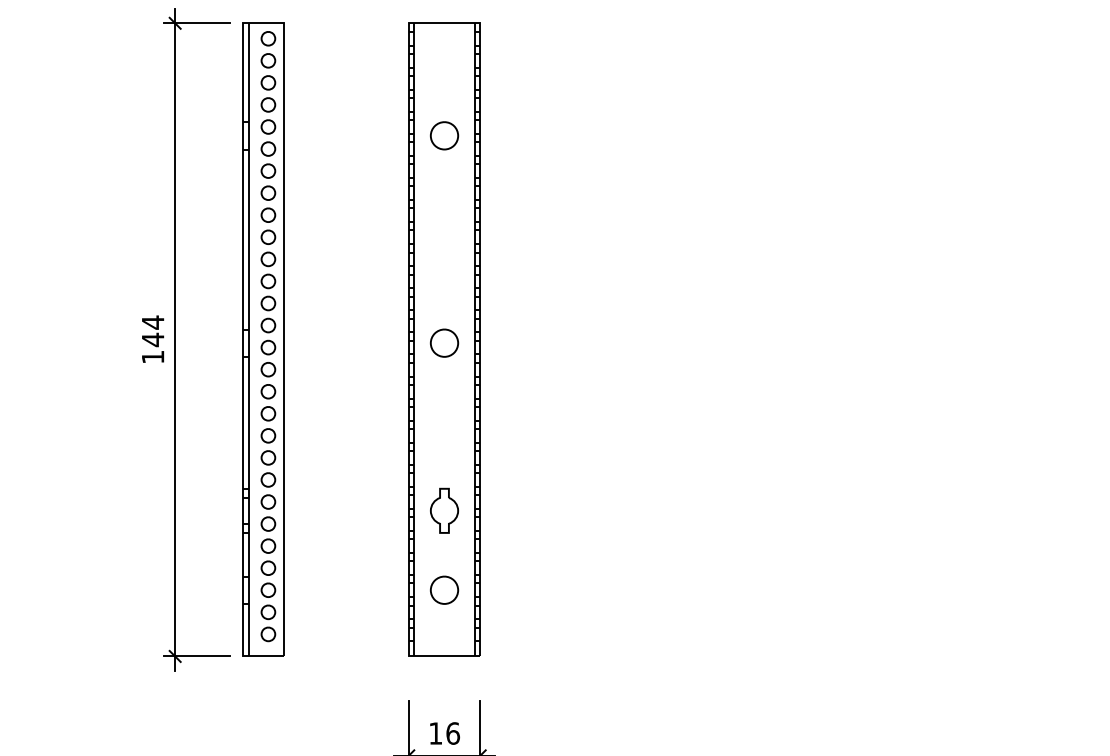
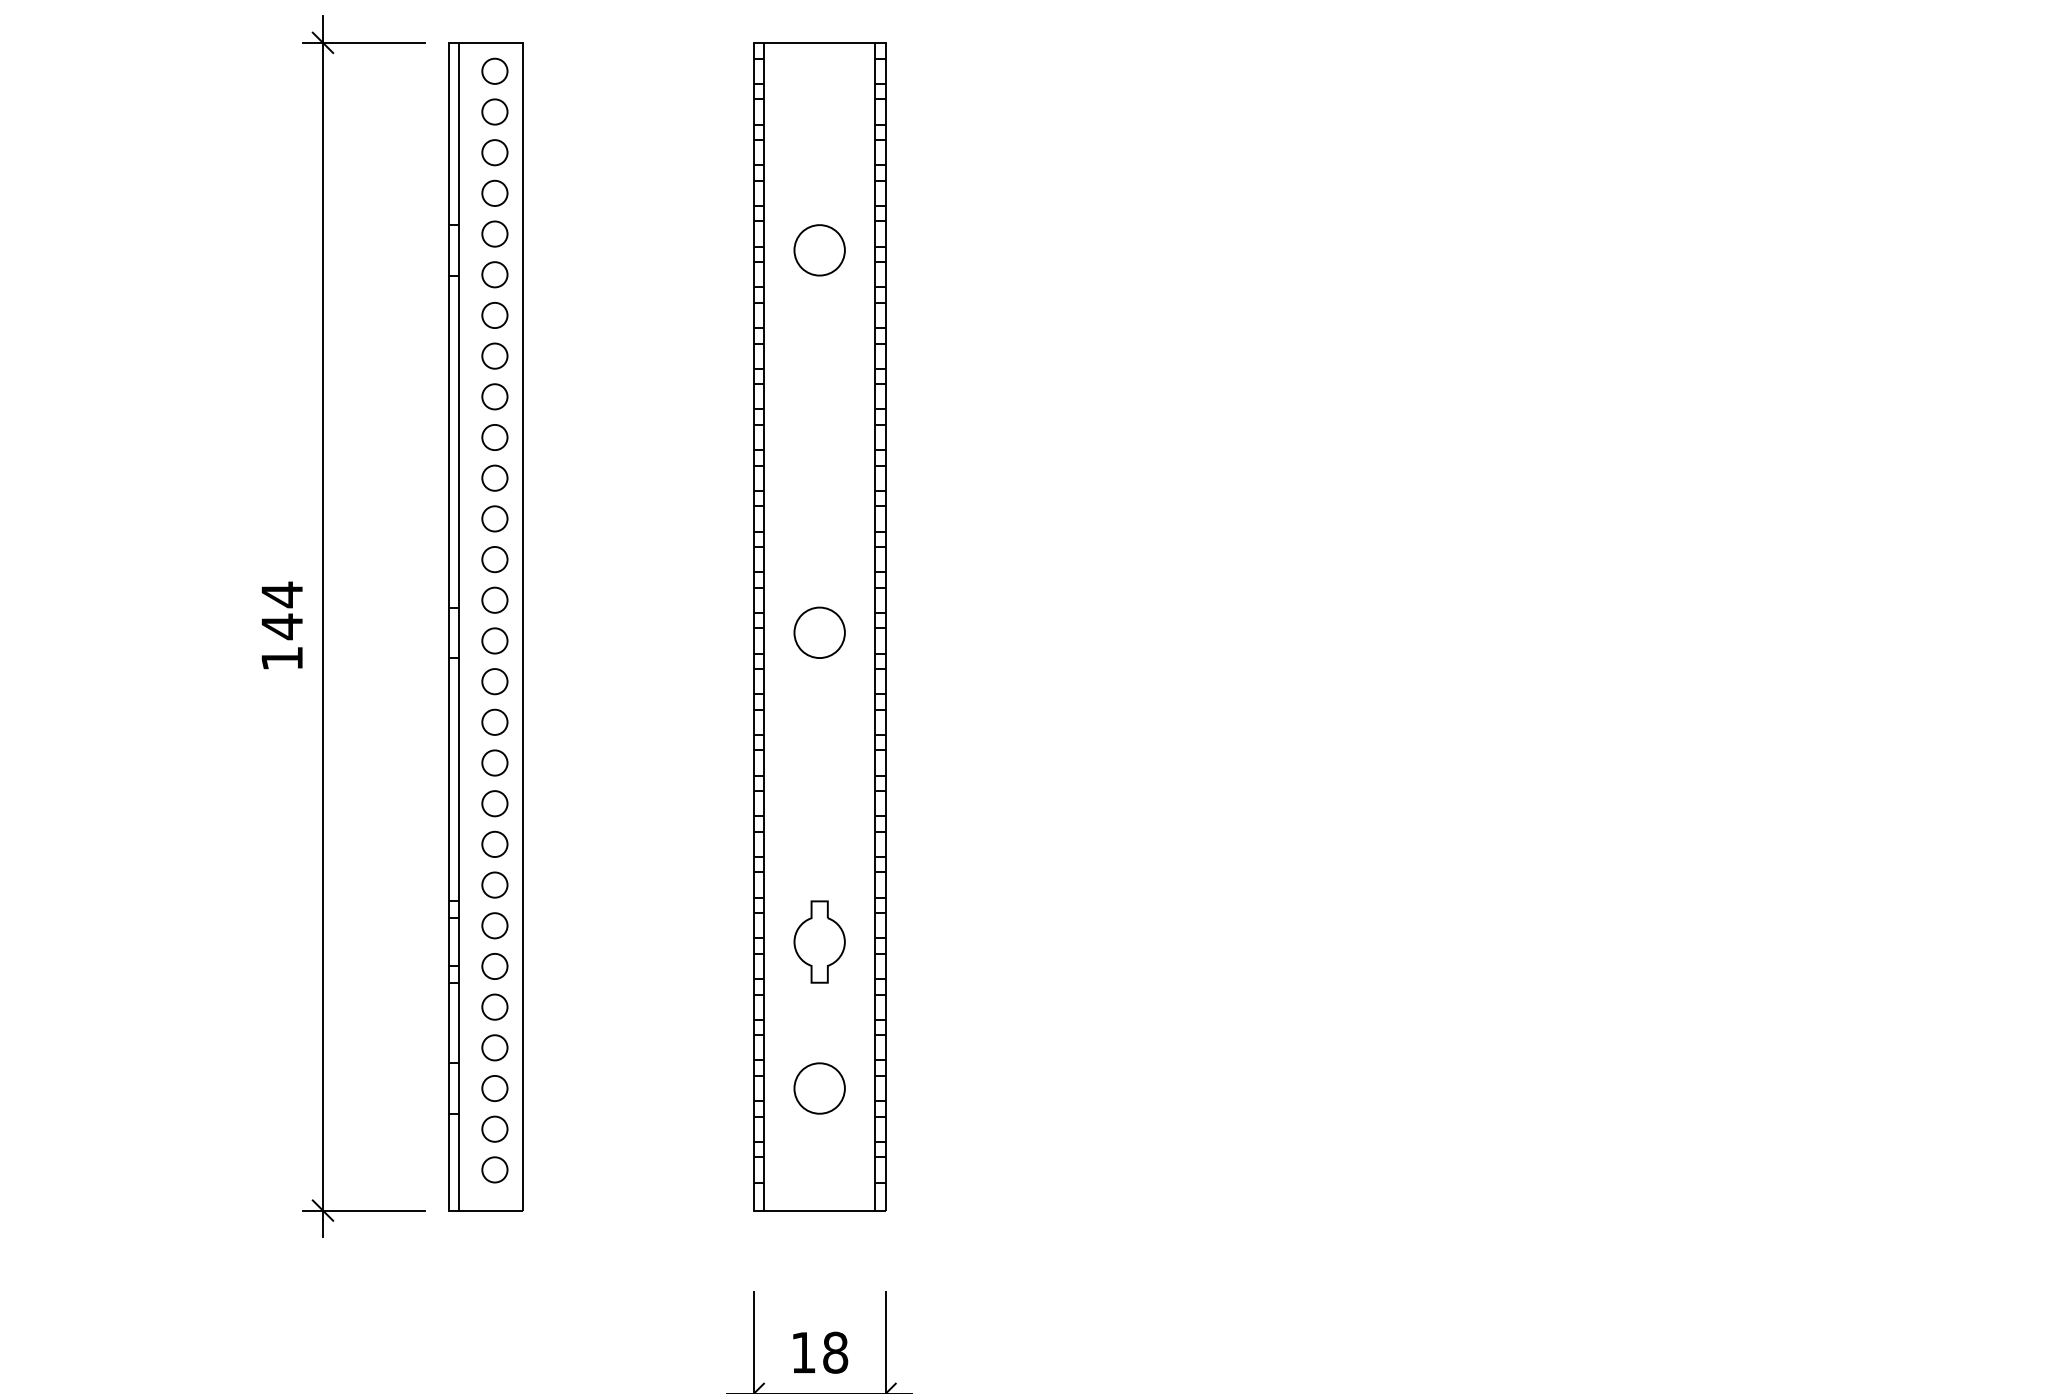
text: (453, 733) -> (836, 1352), 16 -> 18

